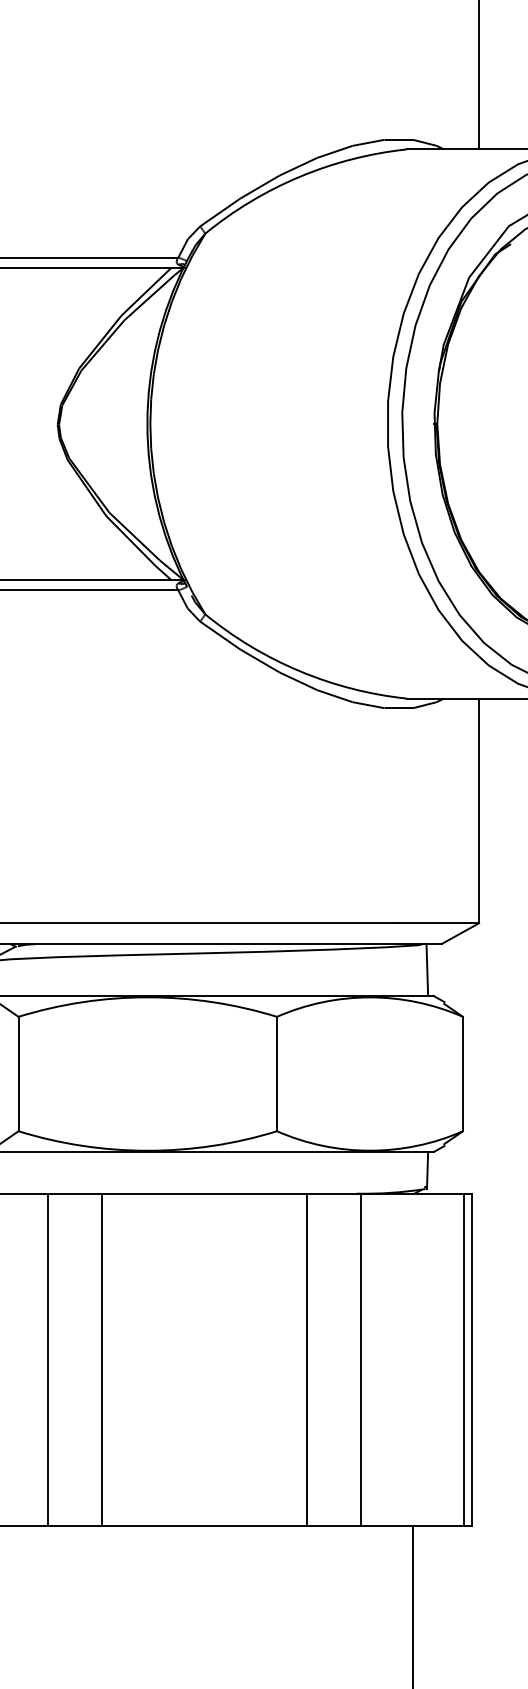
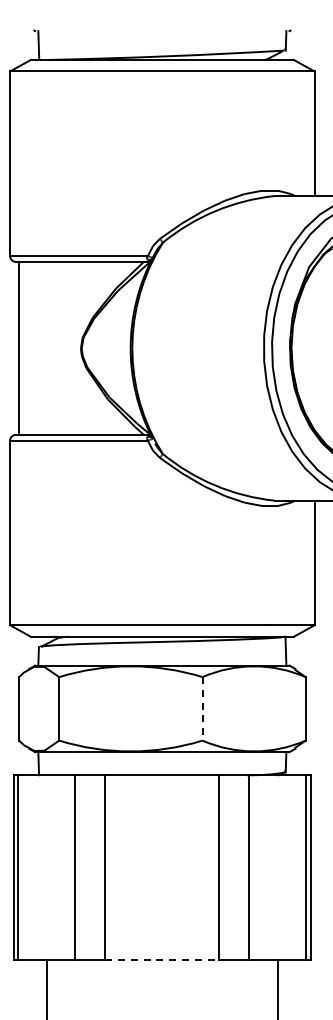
line: (276, 1073) -> (202, 708), solid -> dashed
line: (204, 1525) -> (162, 959), solid -> dashed

